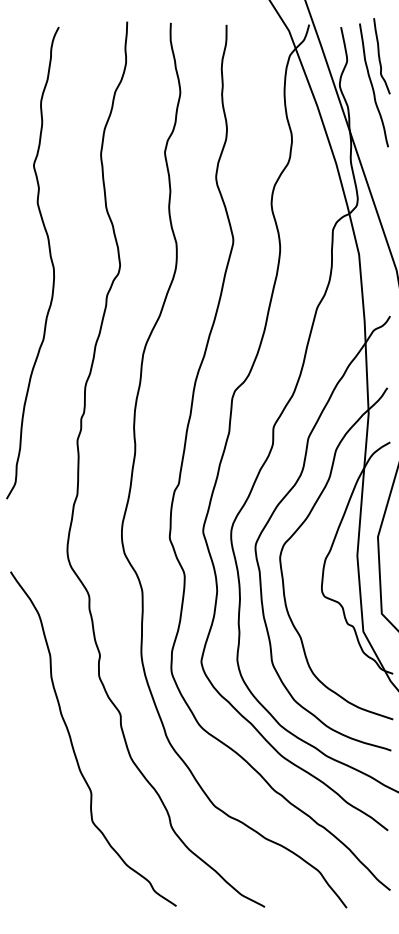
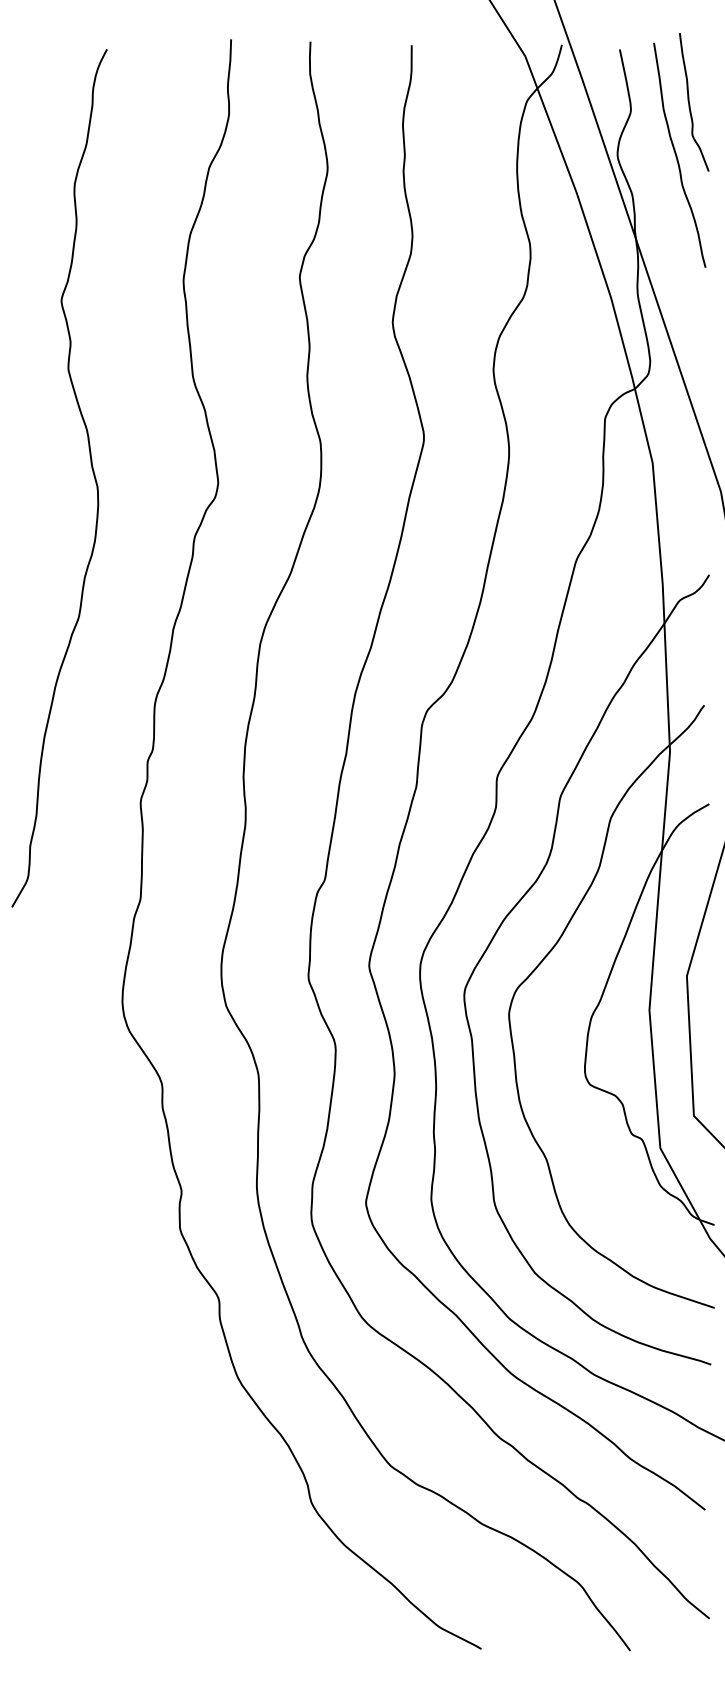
curve: (73, 745) -> (133, 1355), removed

